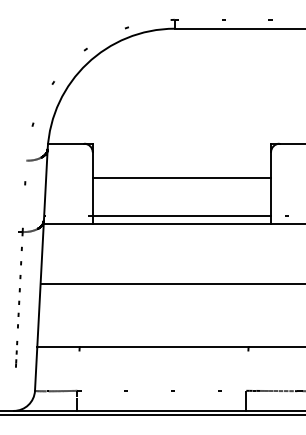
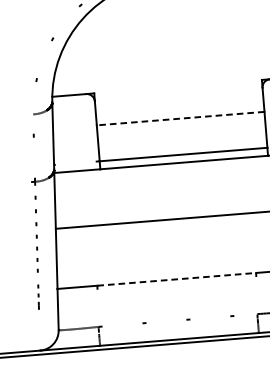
line: (181, 177) -> (180, 118), solid -> dashed
line: (164, 347) -> (177, 279), solid -> dashed

